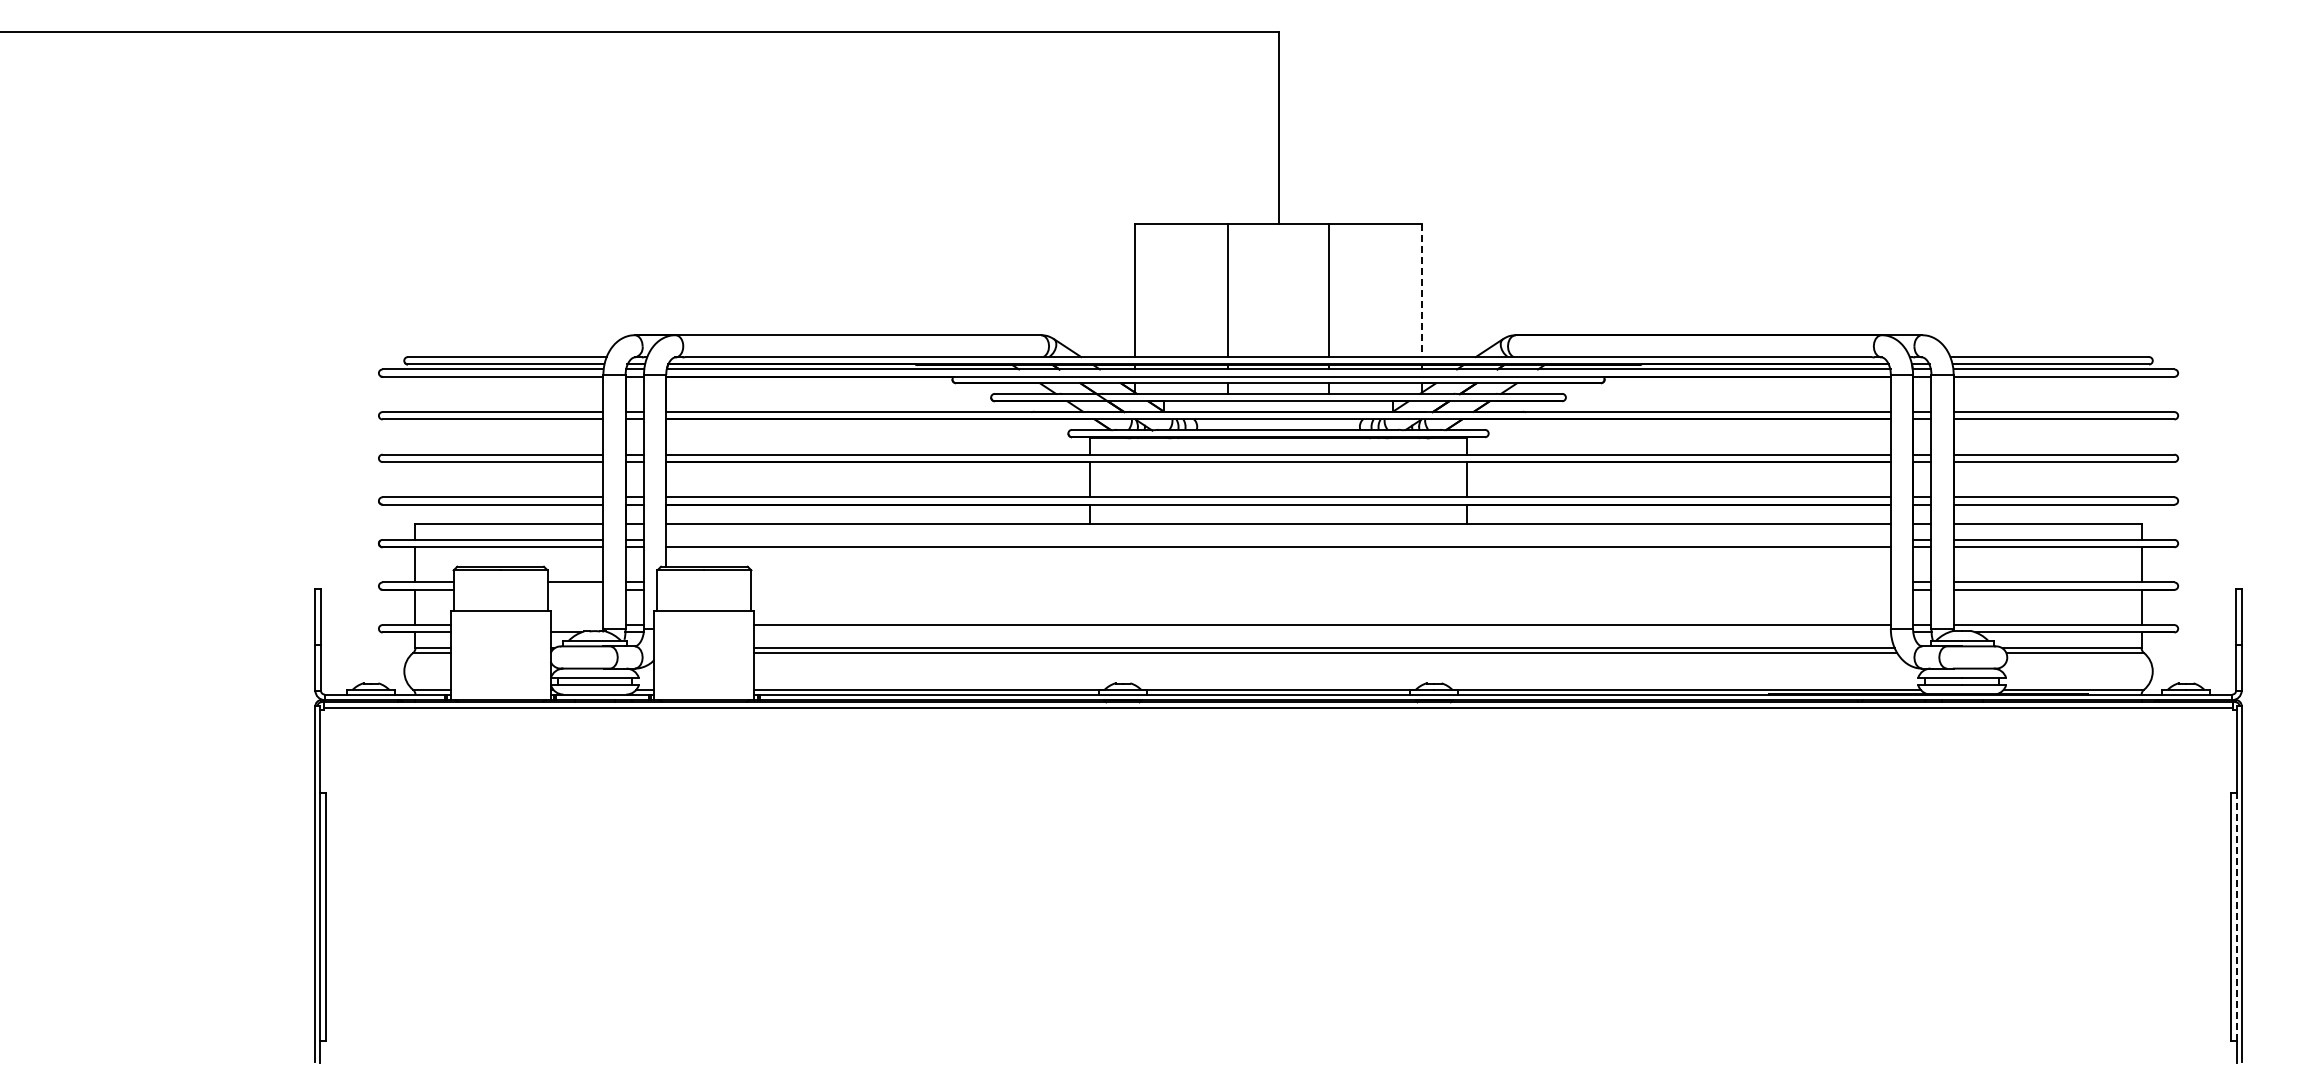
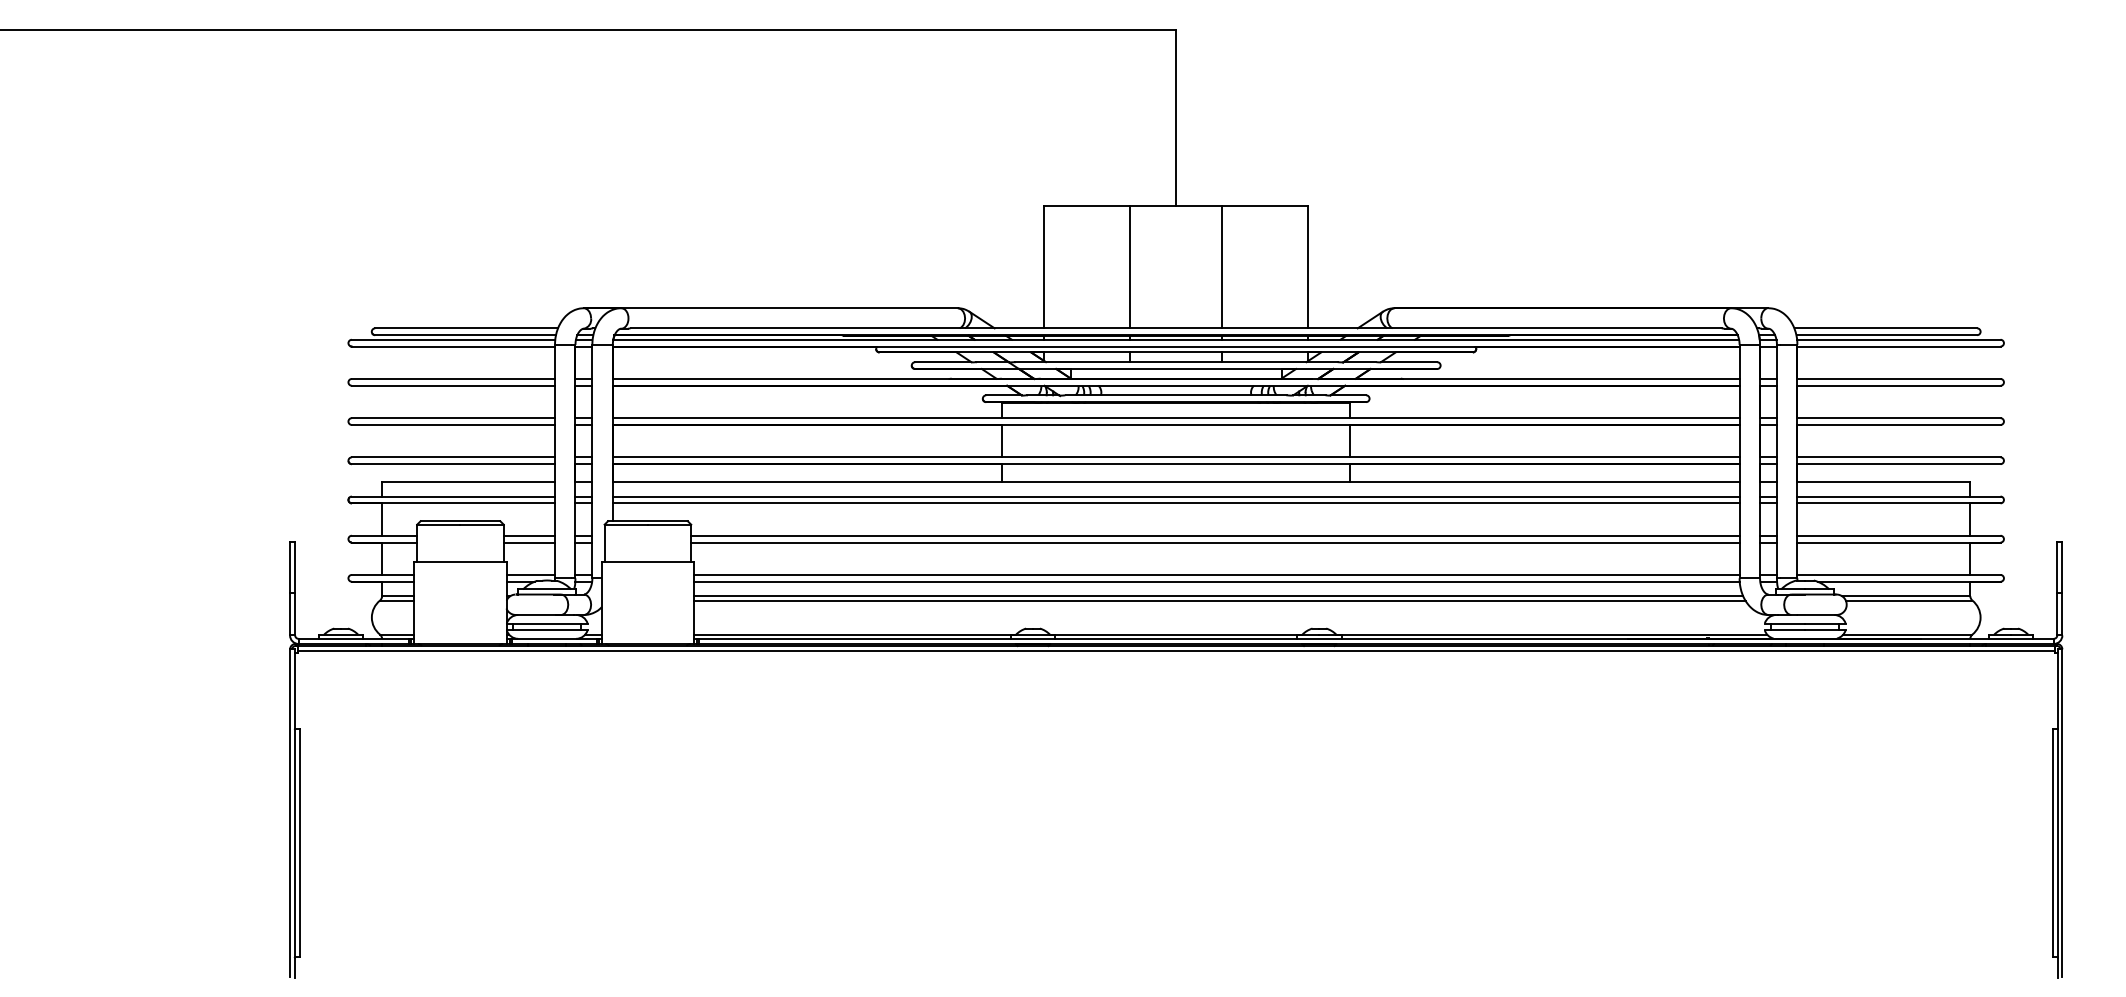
line: (1421, 291) -> (1307, 268), dashed -> solid
line: (1278, 539) -> (1176, 496), added
line: (1320, 582) -> (1214, 535), added
line: (575, 589) -> (529, 542), added
line: (1320, 589) -> (1214, 542), added
line: (576, 625) -> (530, 575), added
line: (1322, 632) -> (1216, 581), added
line: (2236, 916) -> (2057, 843), dashed -> solid

